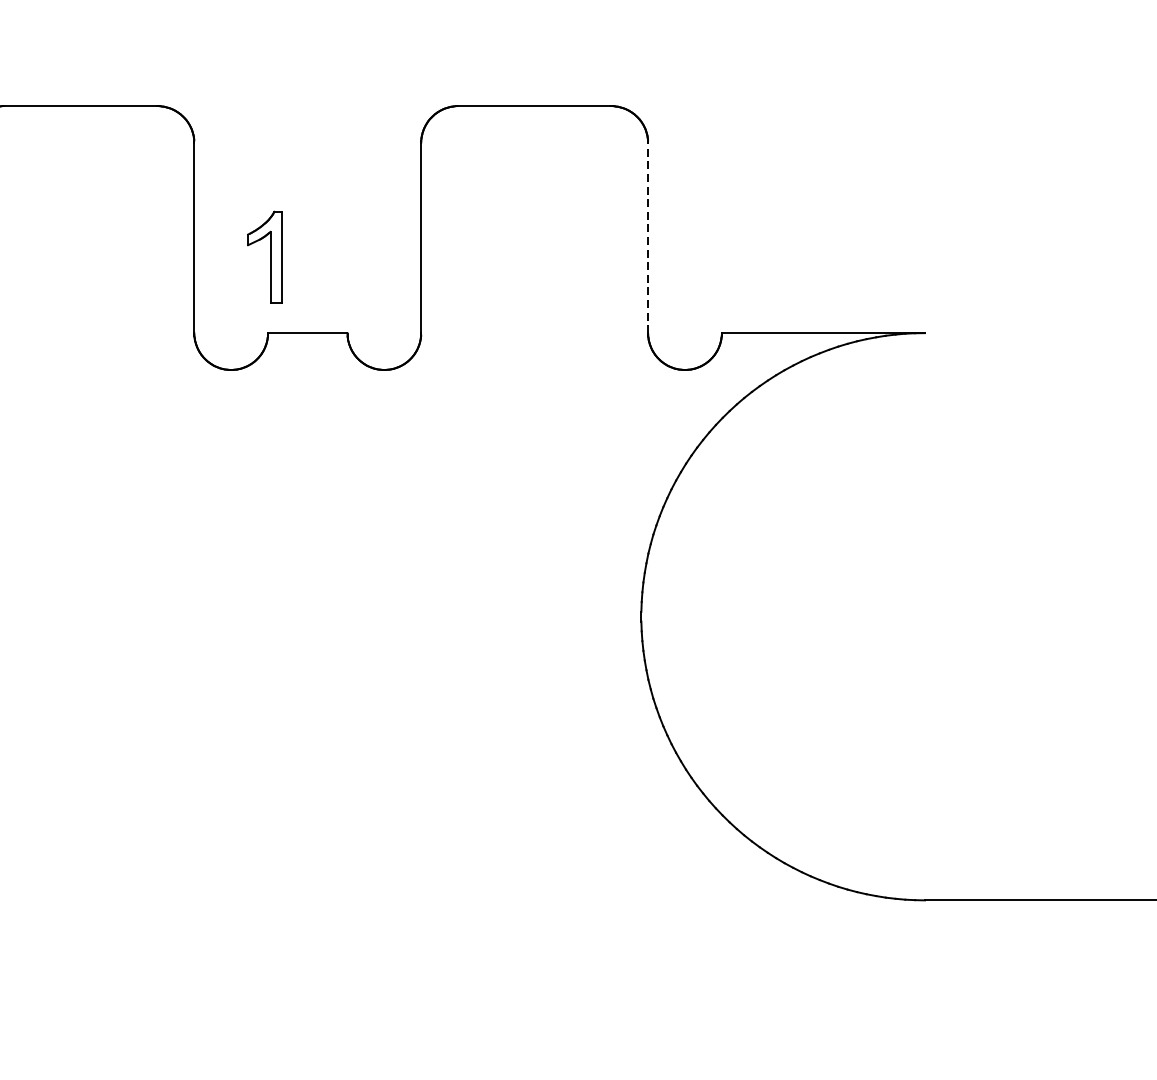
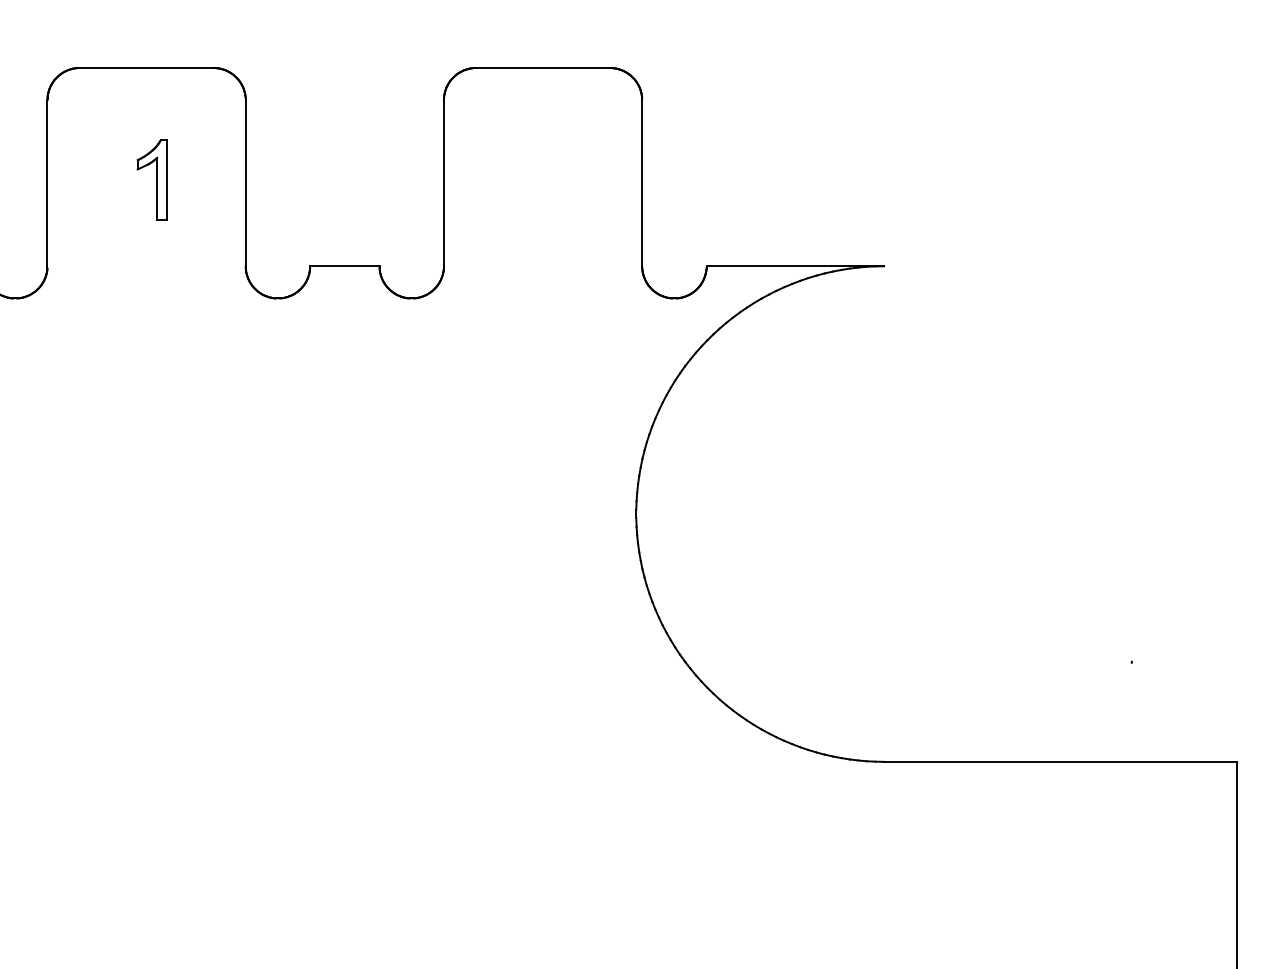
line: (648, 237) -> (642, 182), dashed -> solid
part: (263, 256) -> (151, 179), moved

